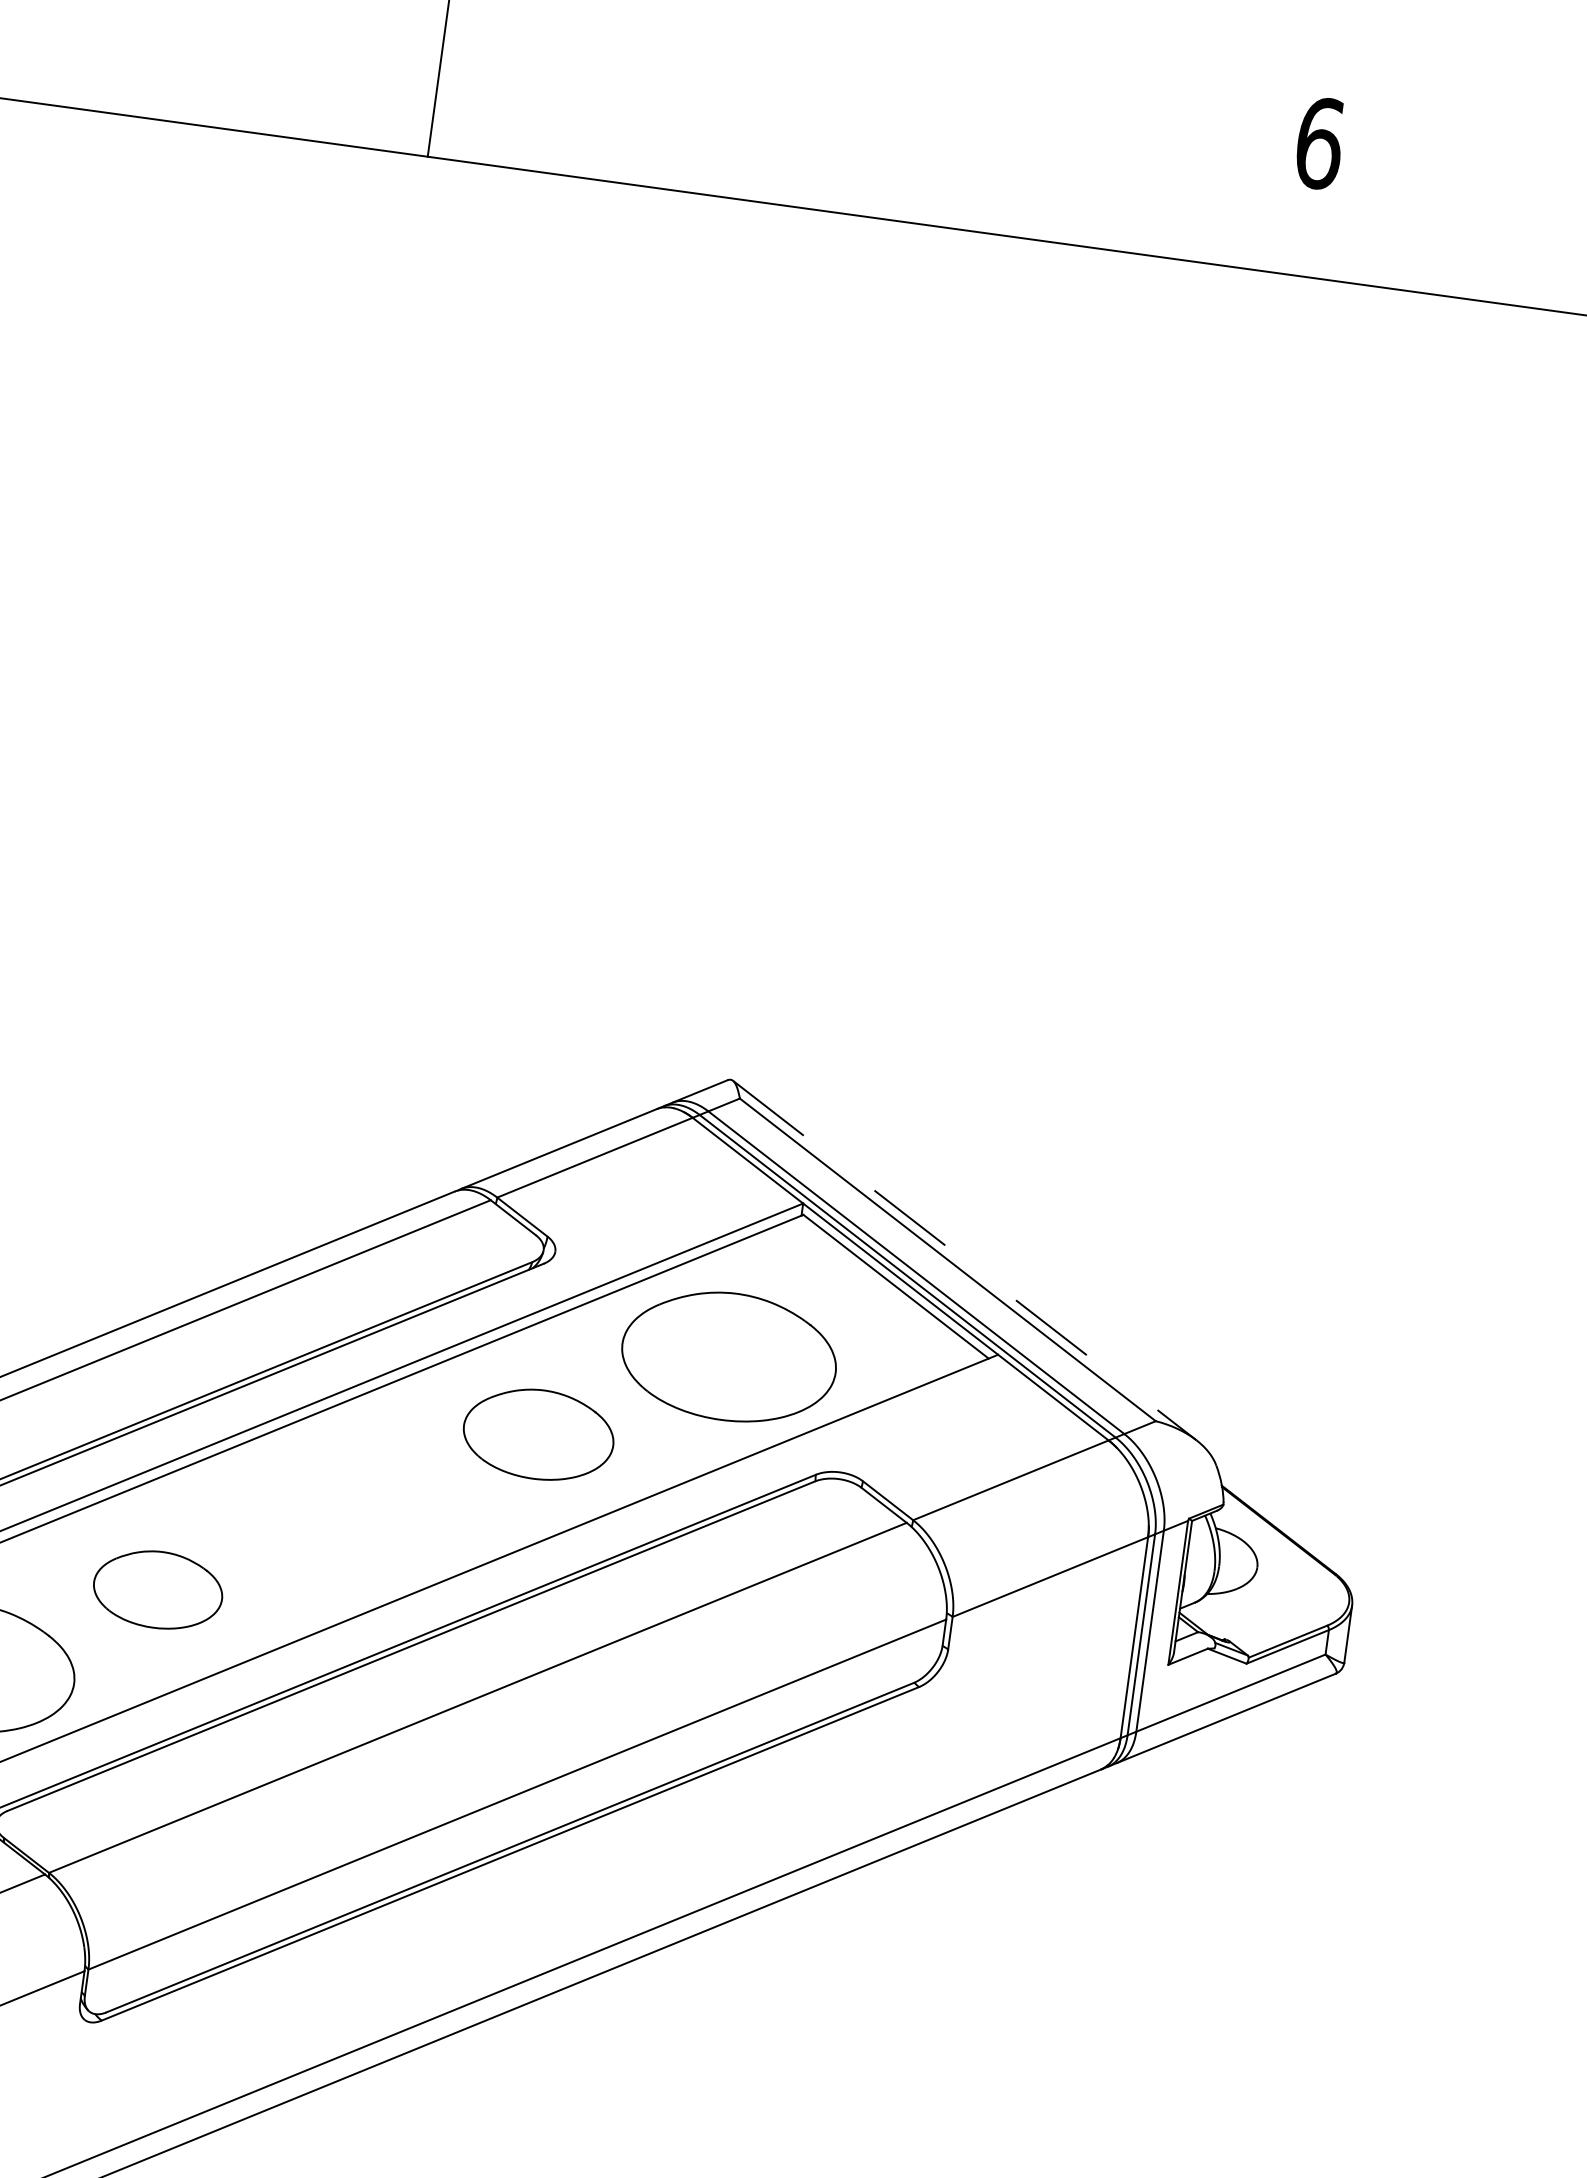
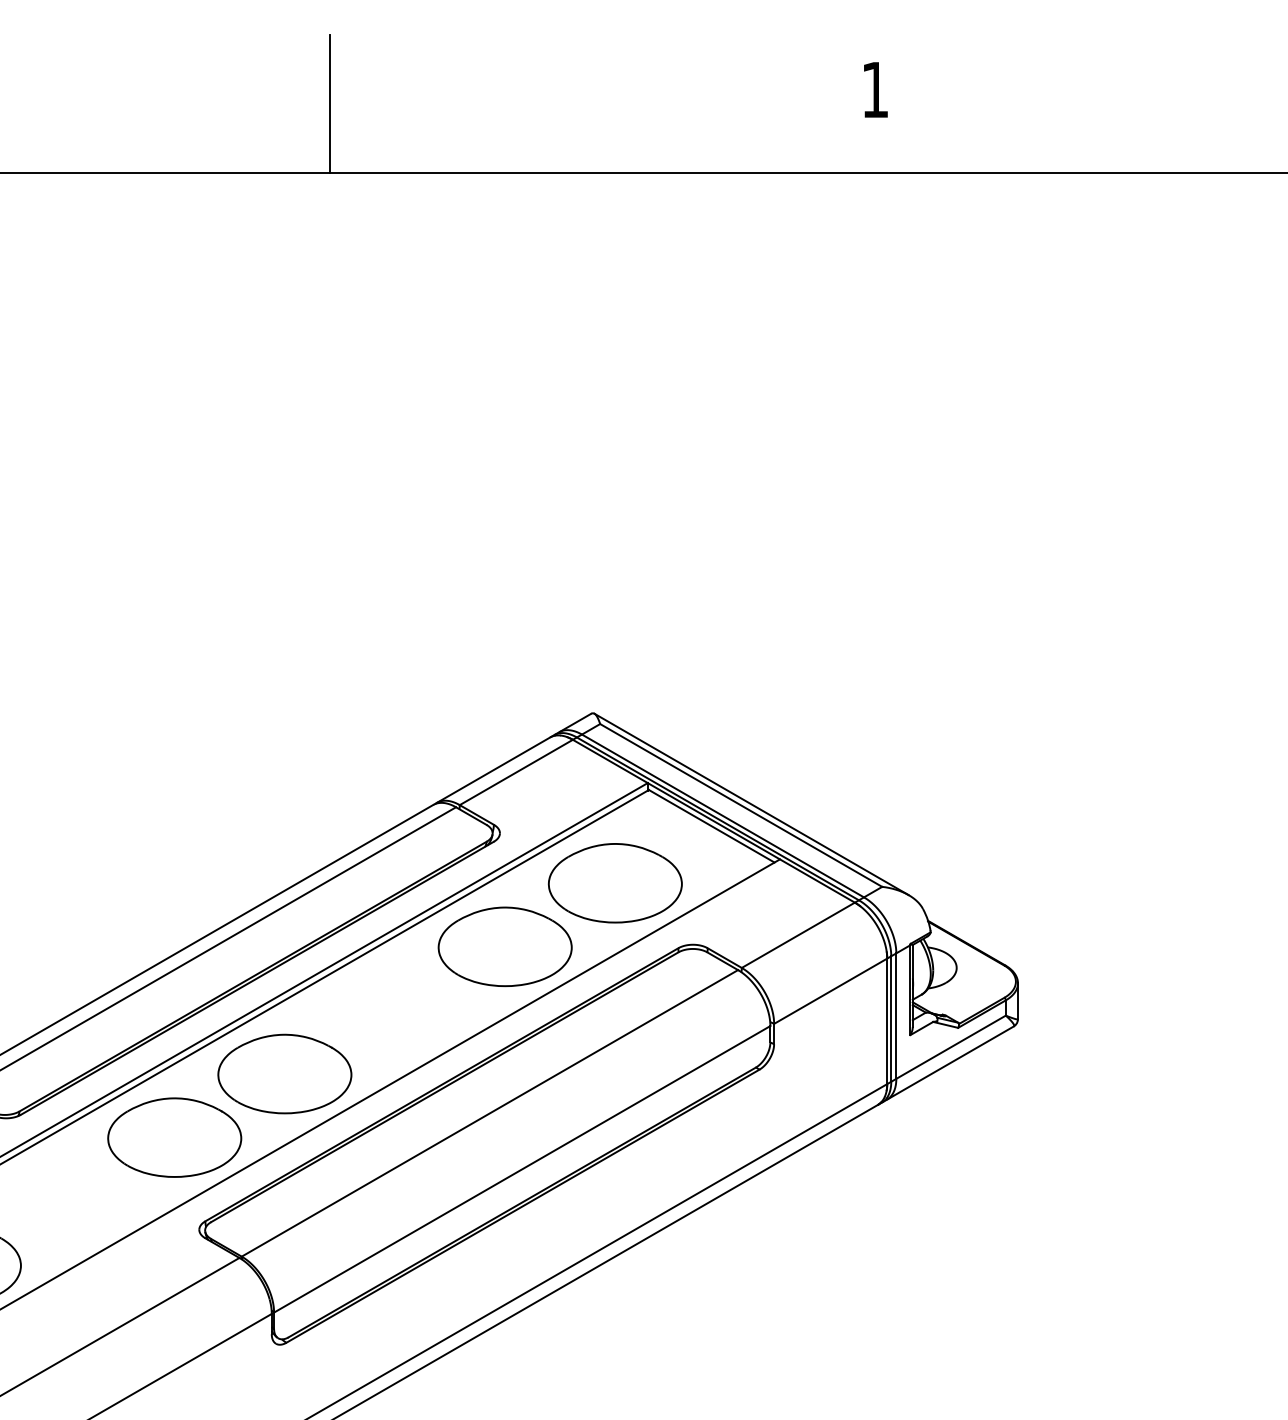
text: (1320, 142) -> (875, 89), 6 -> 1
line: (966, 1260) -> (752, 804), dashed -> solid
part: (537, 1433) -> (504, 946), size x1.43
part: (157, 1588) -> (284, 1073), size x1.67

